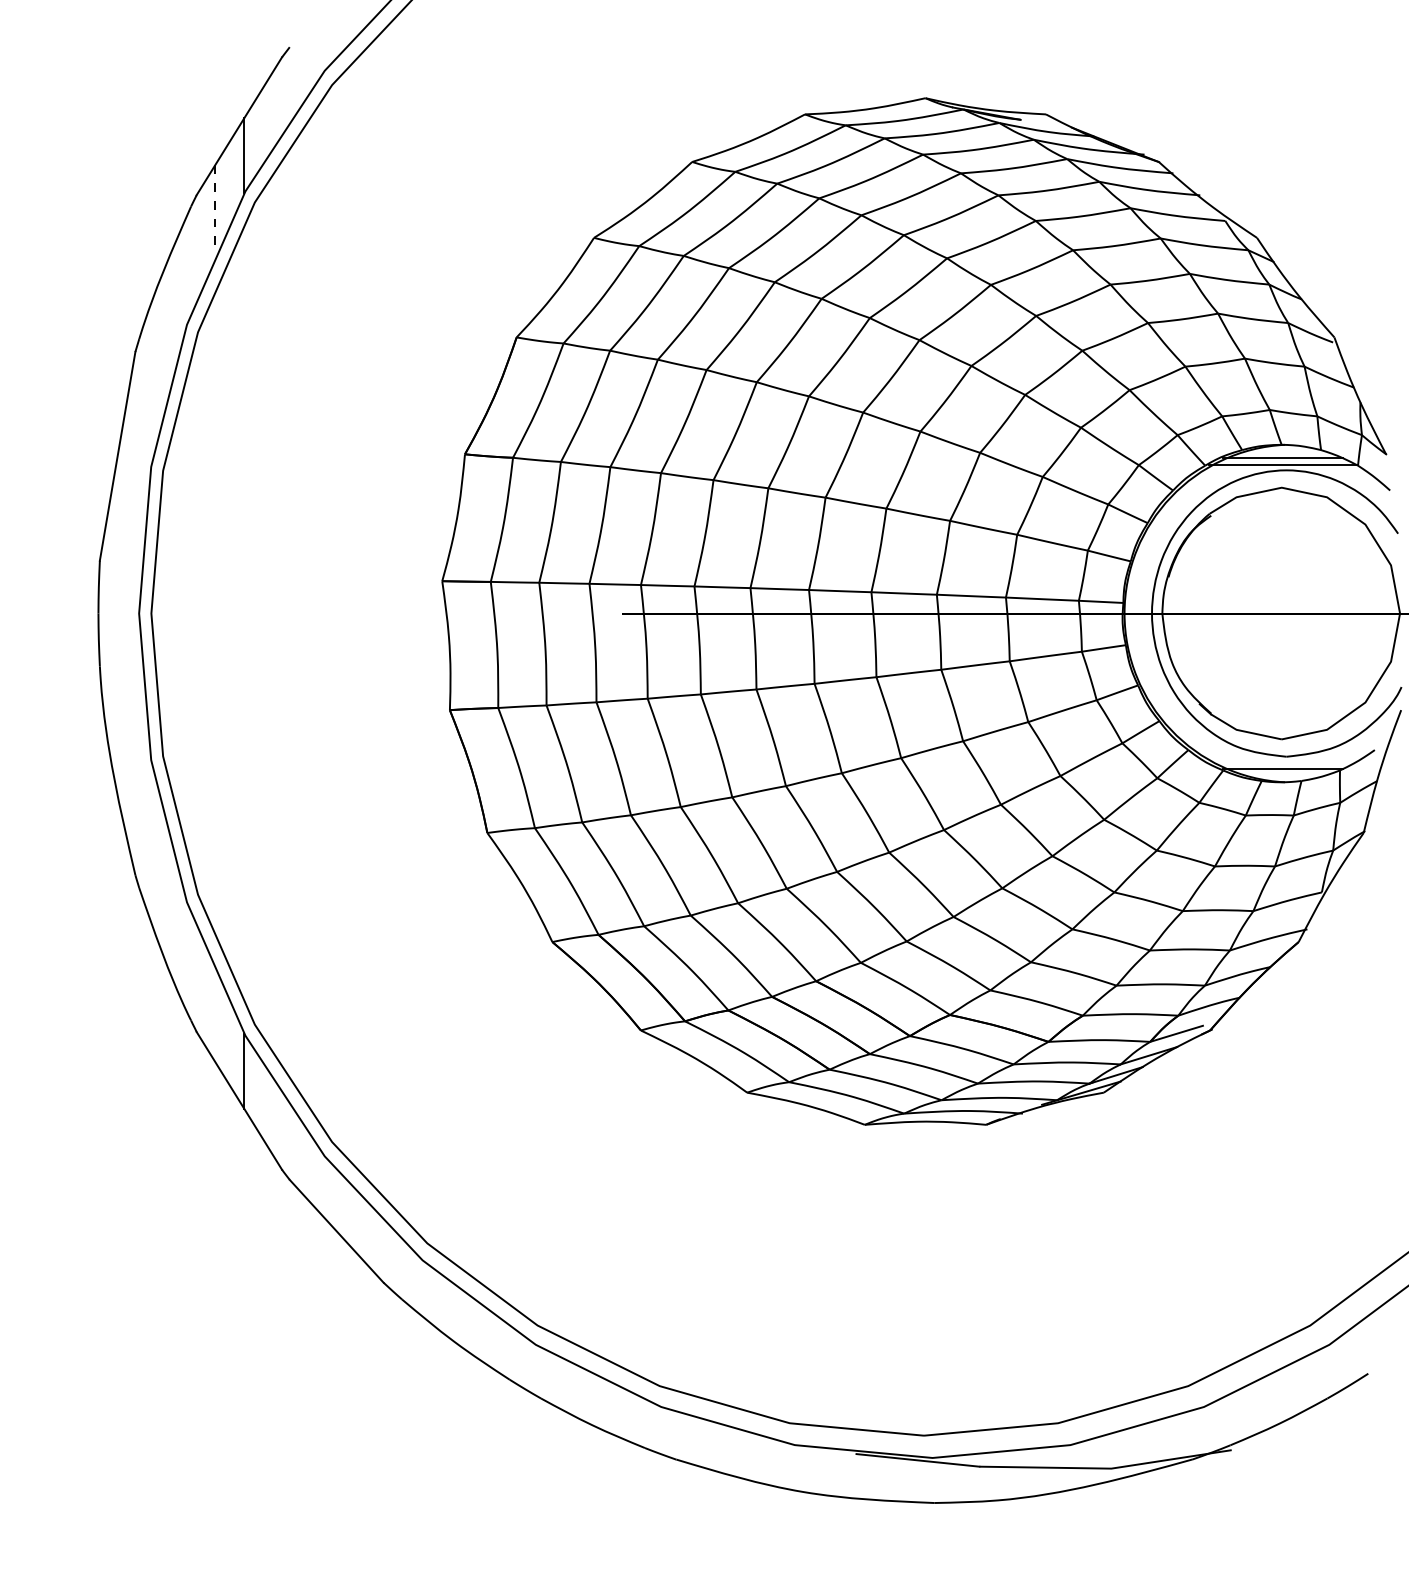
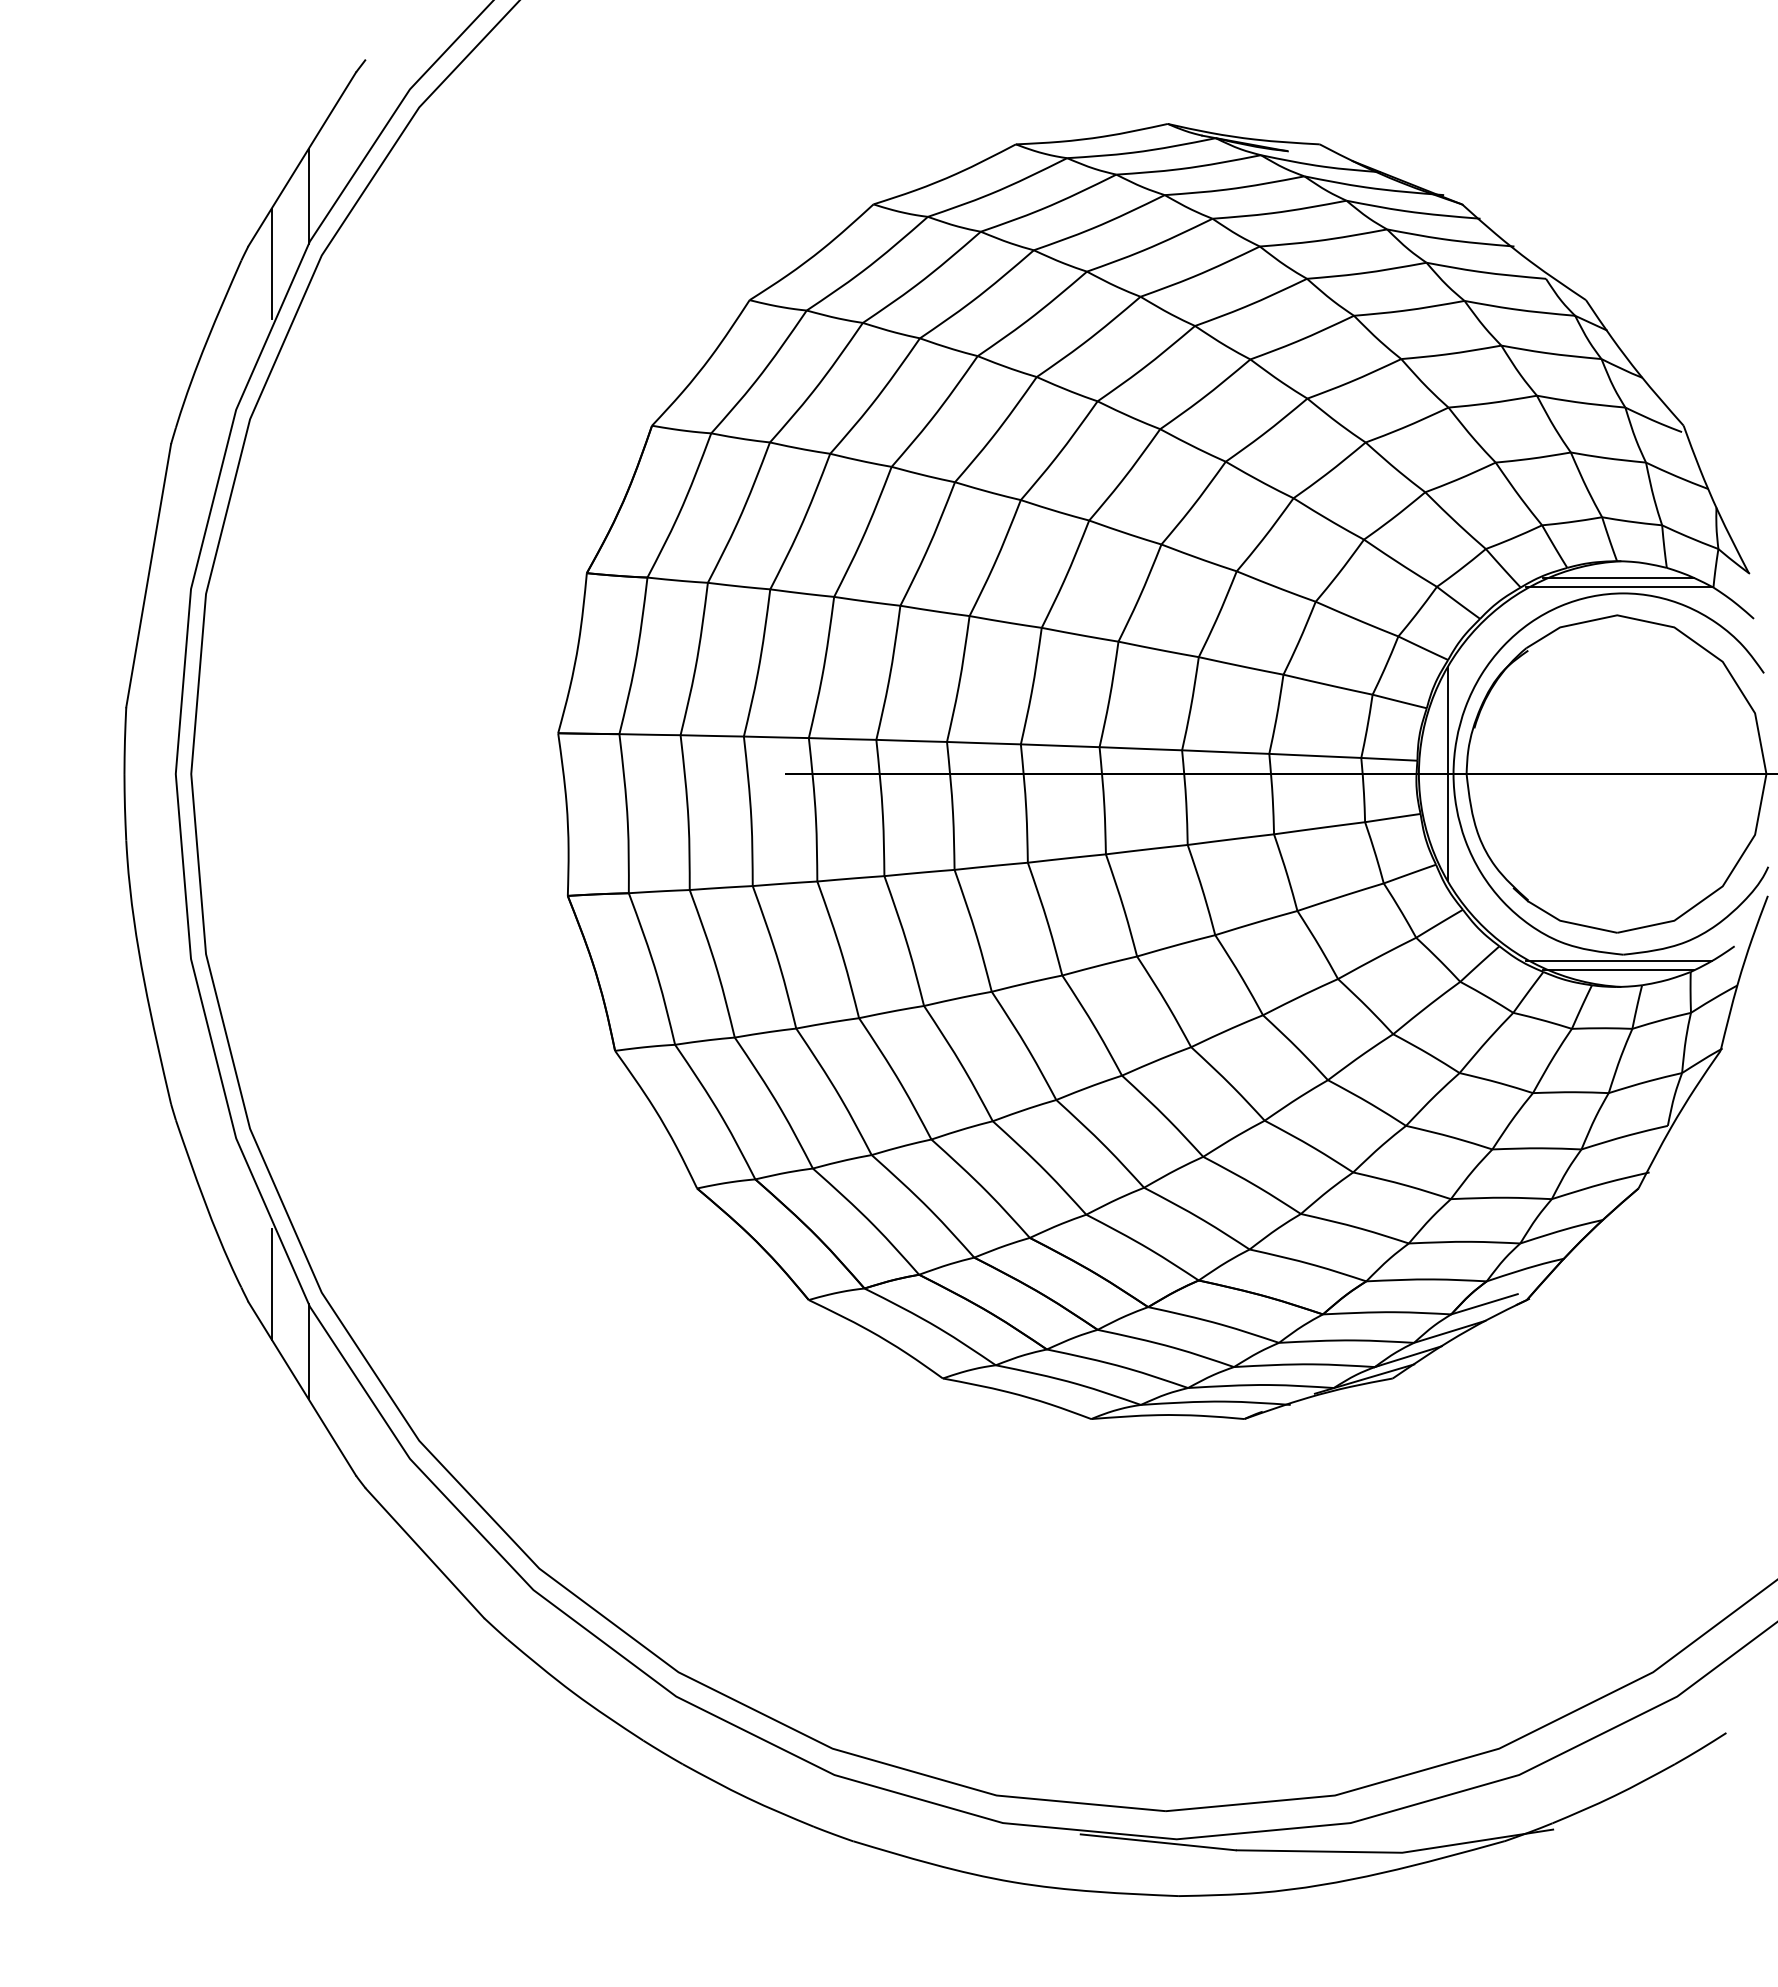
line: (215, 209) -> (271, 264), dashed -> solid
line: (1147, 613) -> (1447, 773), added
line: (1282, 761) -> (1618, 960), added
line: (215, 1018) -> (271, 1284), added

